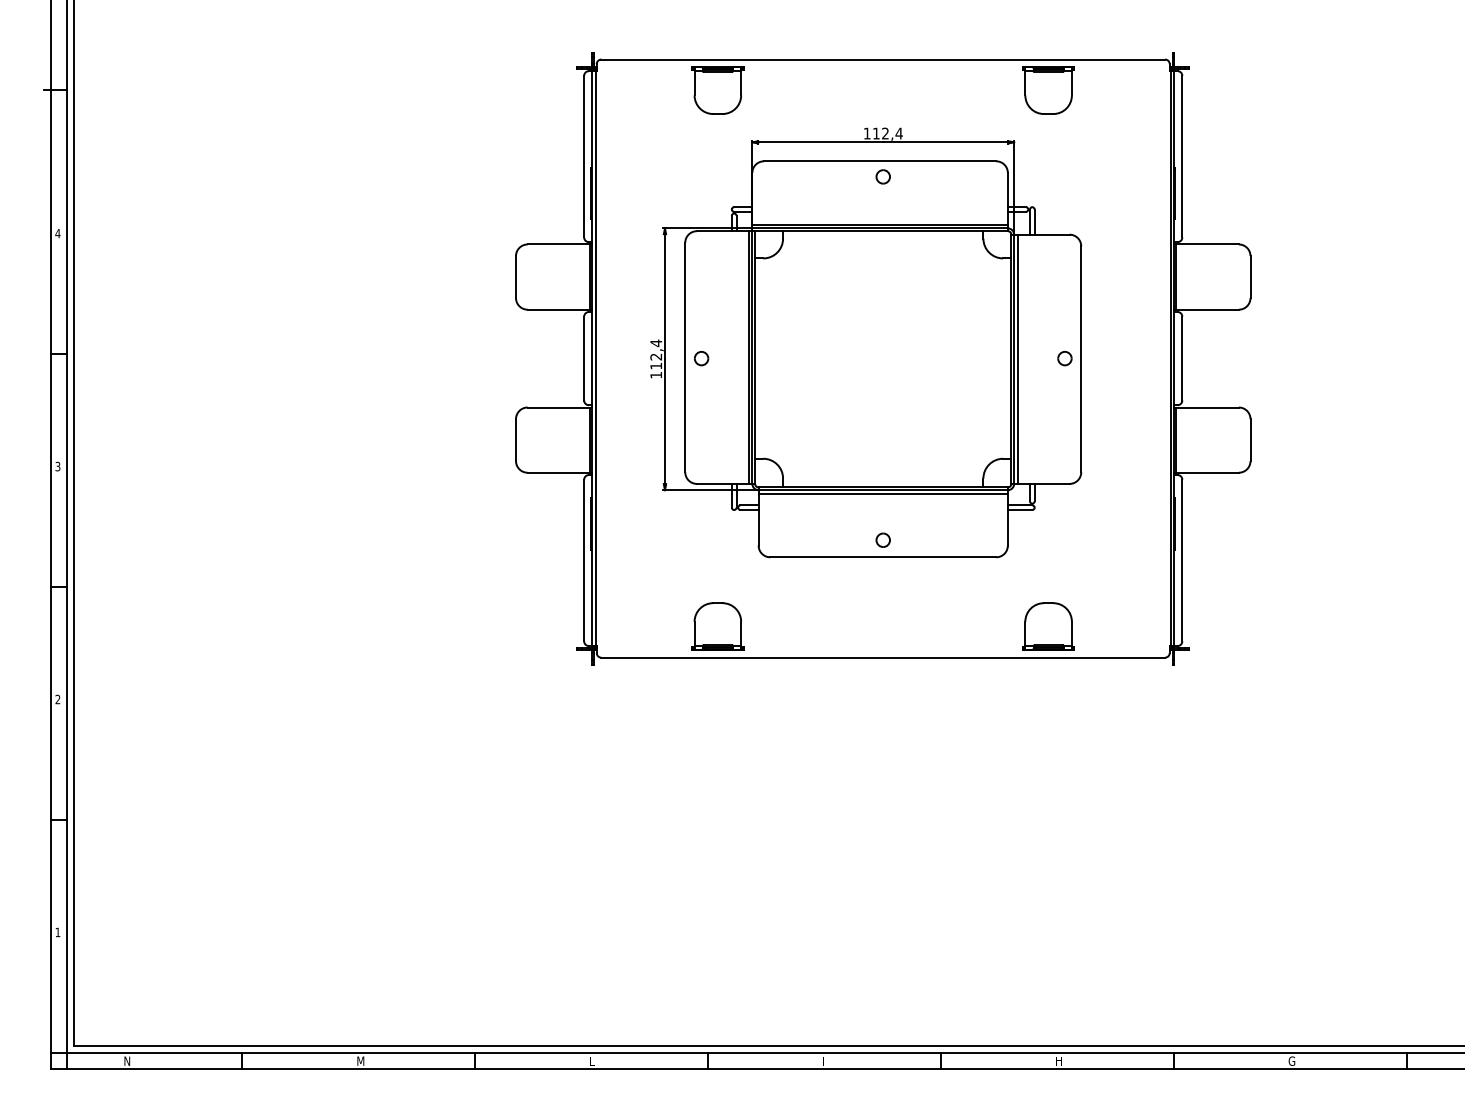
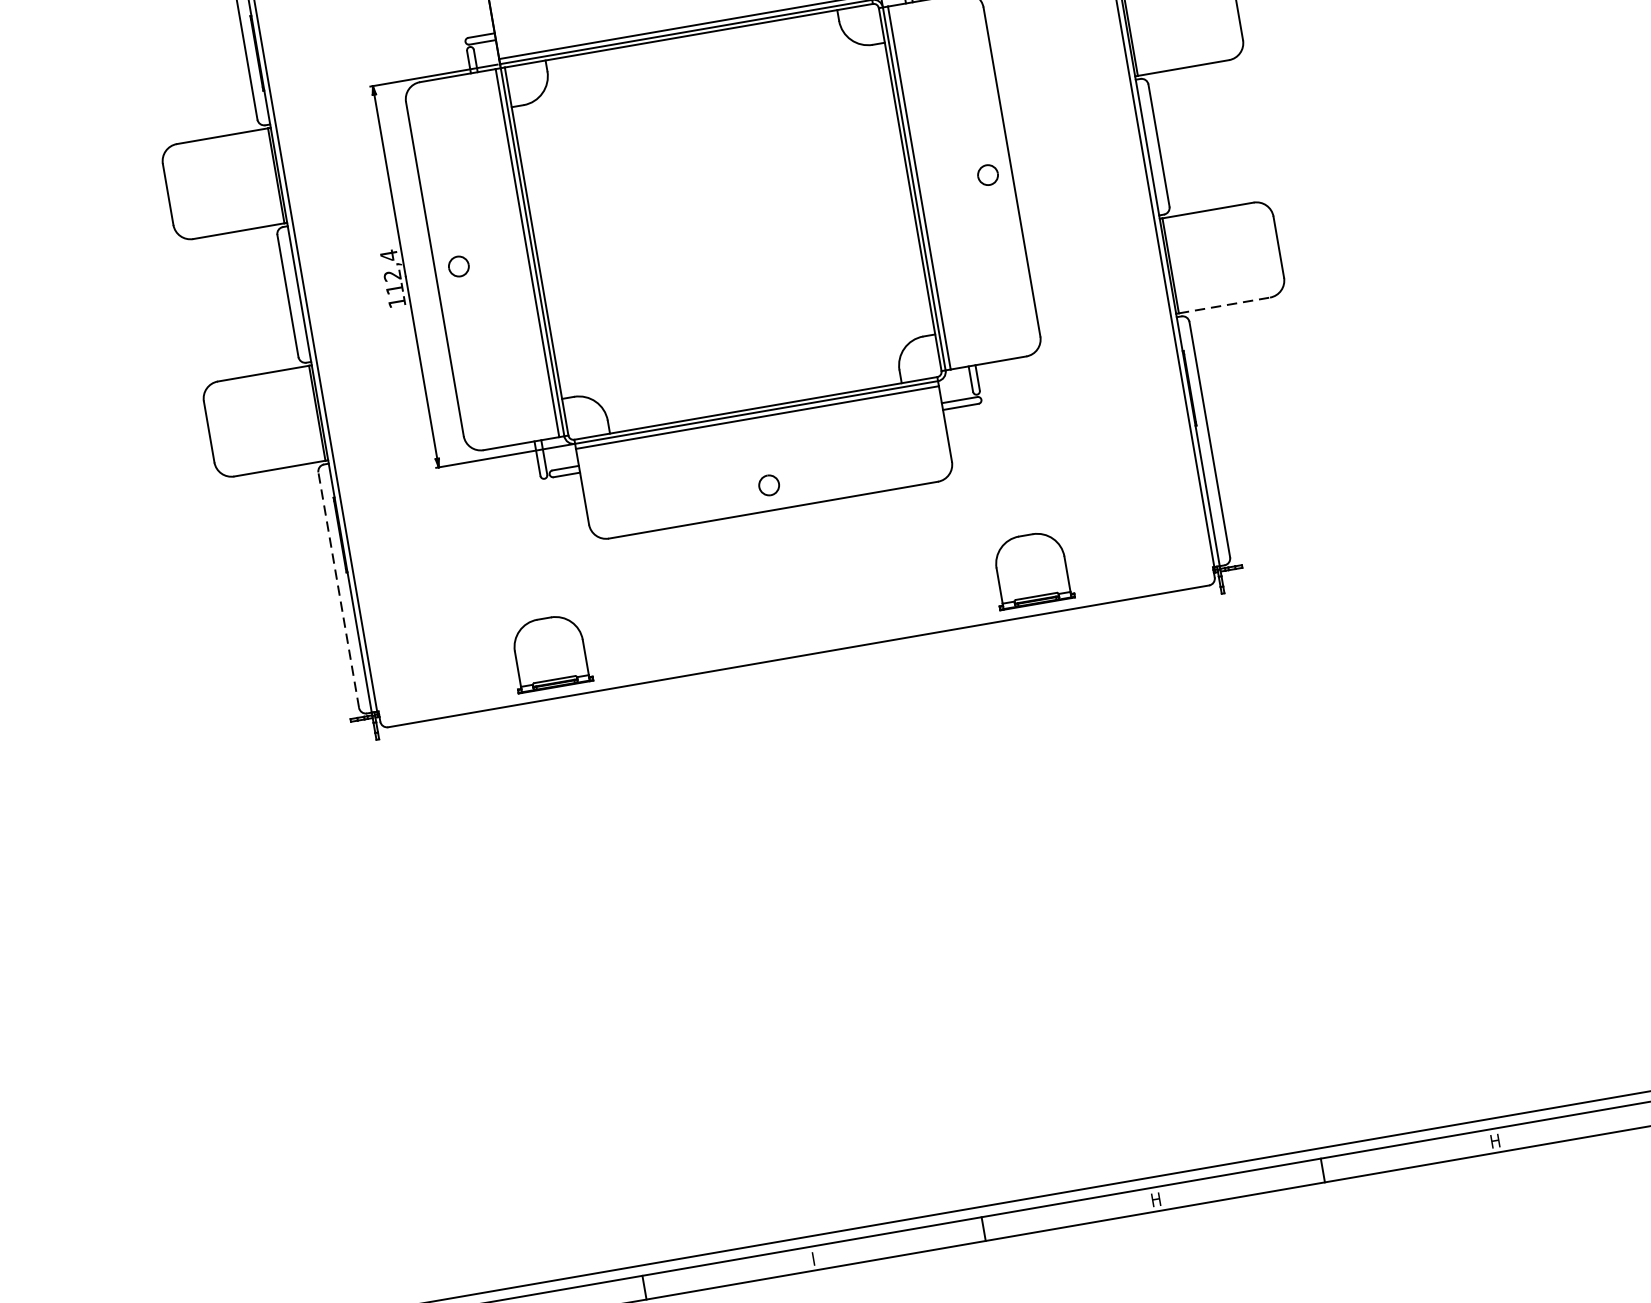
line: (1208, 472) -> (1225, 304), solid -> dashed
line: (584, 560) -> (339, 589), solid -> dashed
text: (1291, 1060) -> (1494, 1140), G -> H

